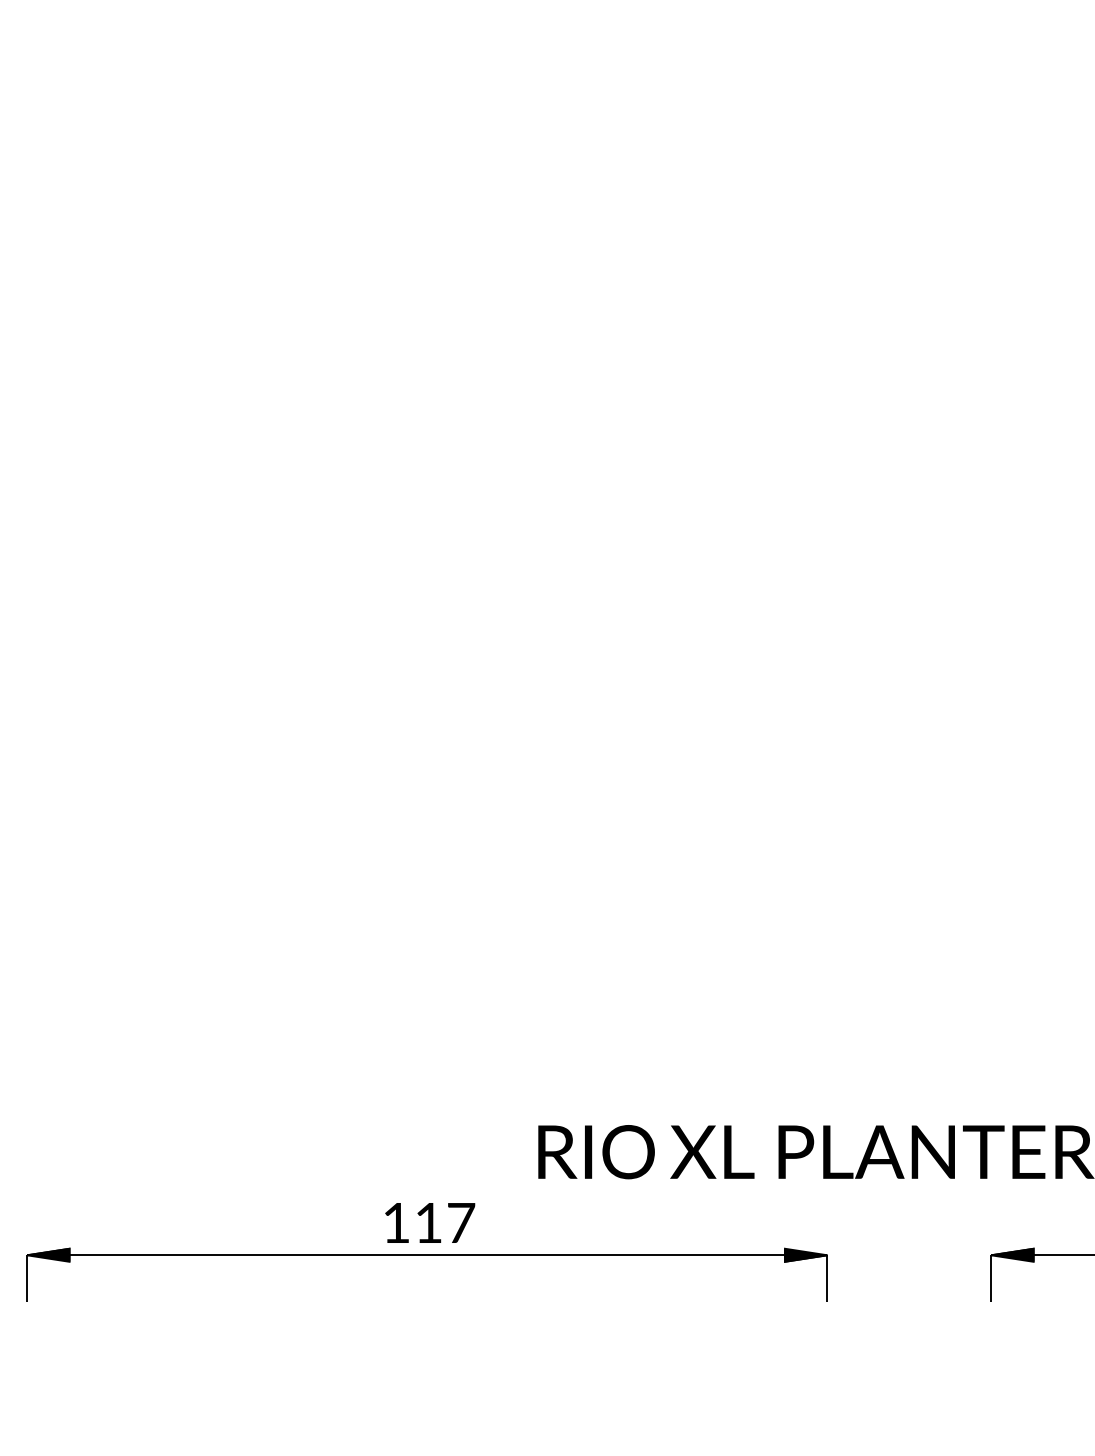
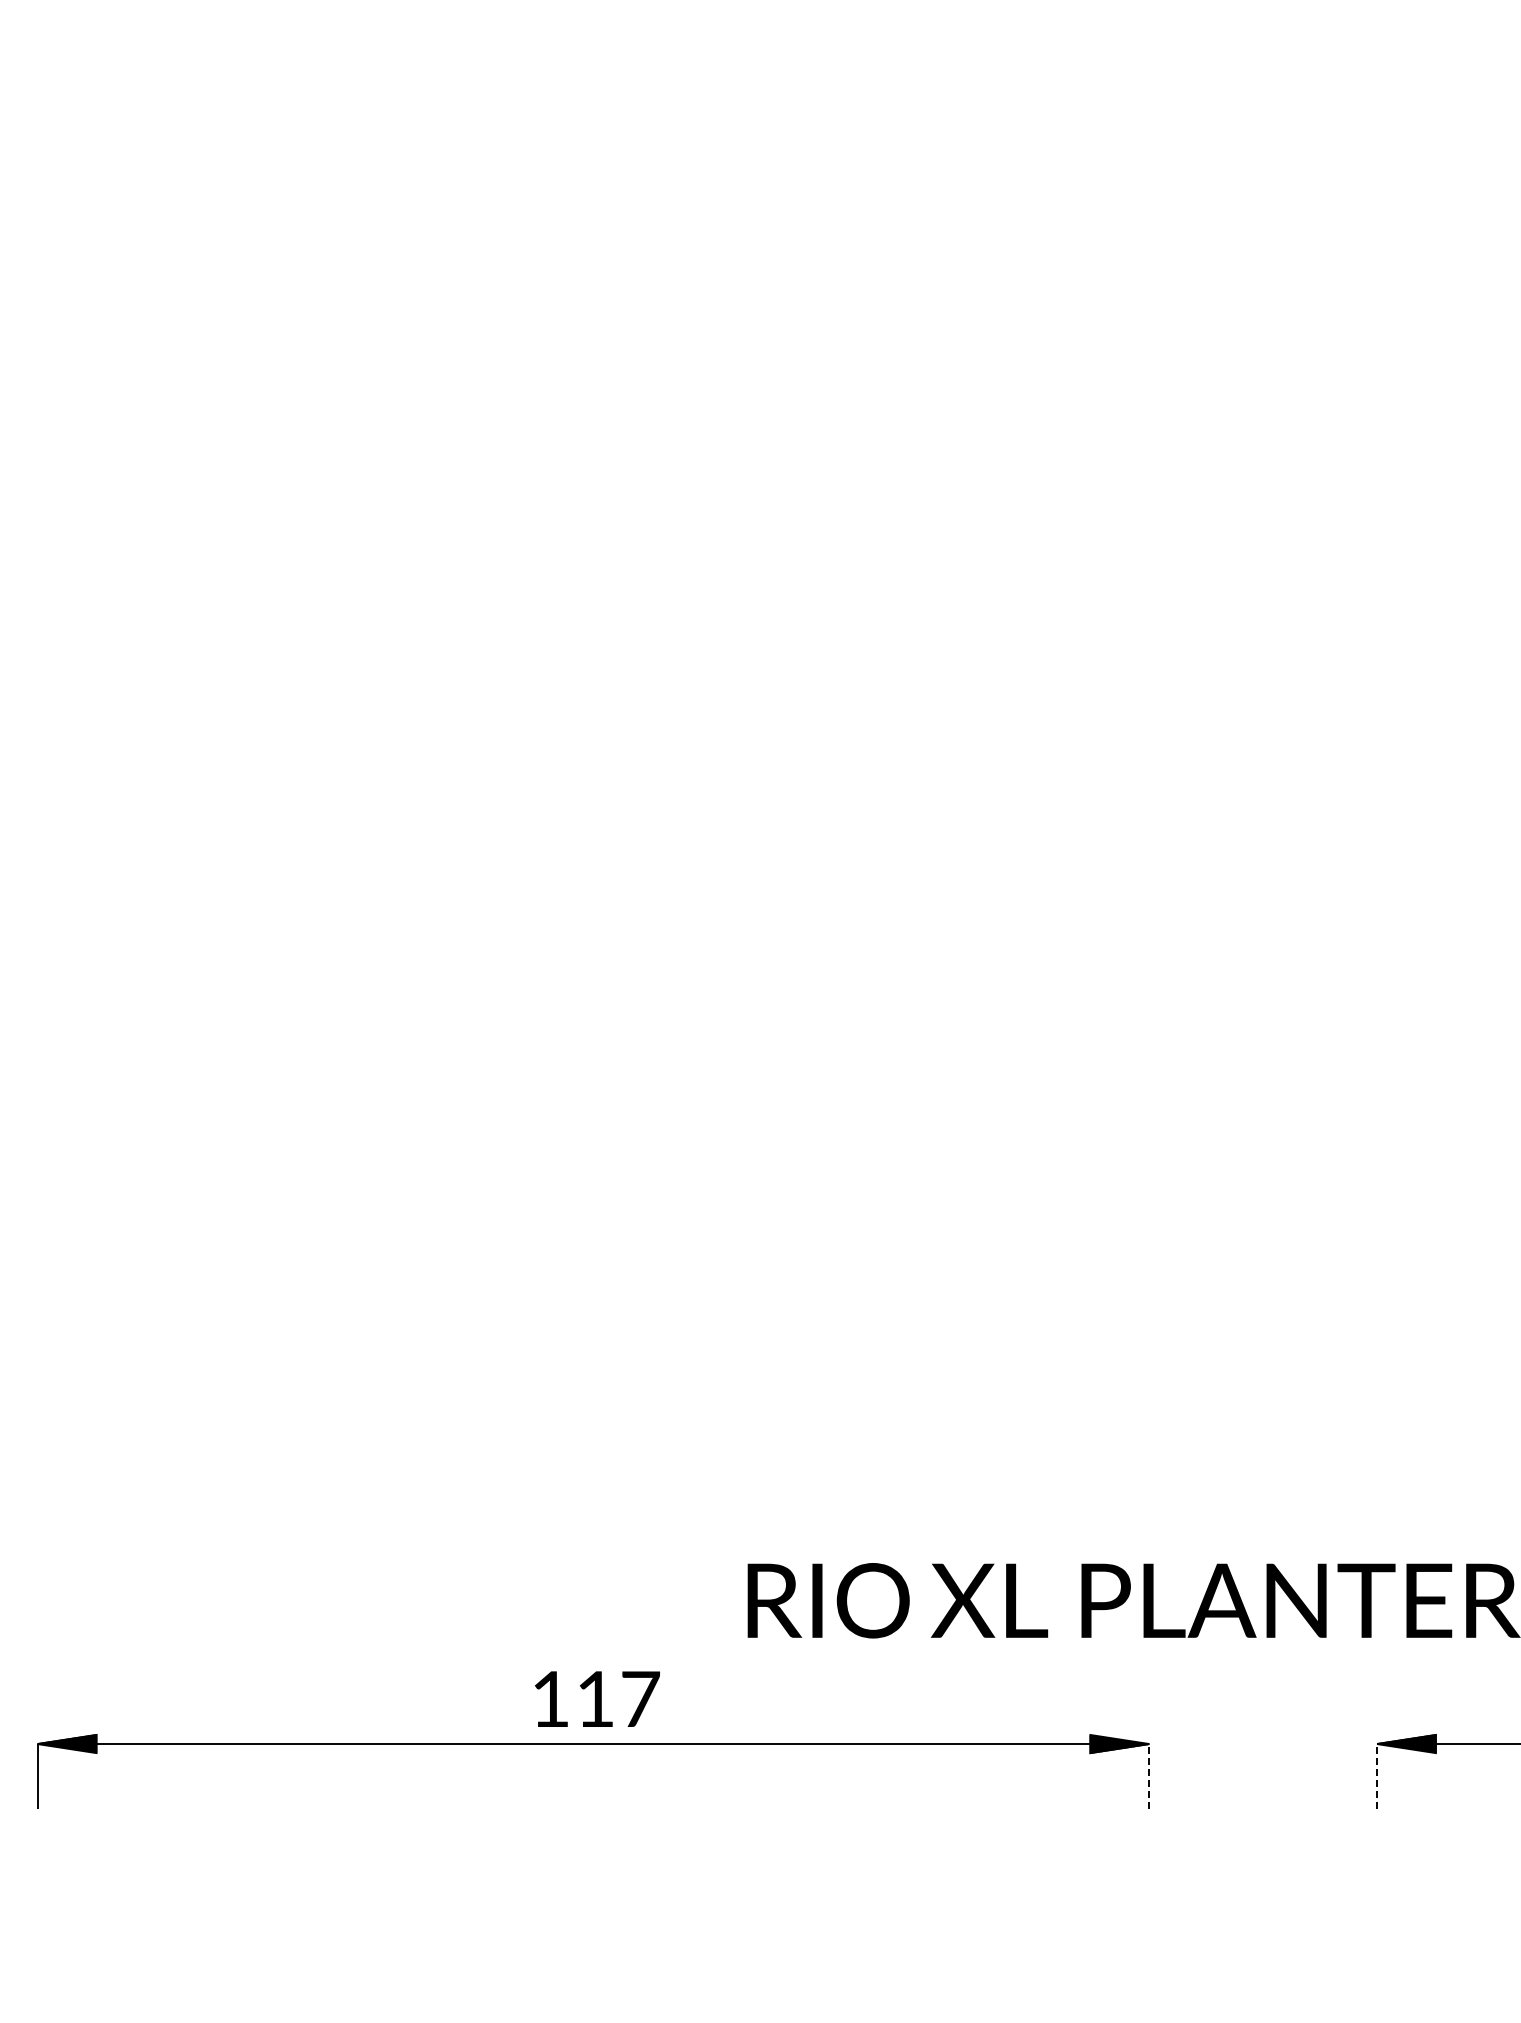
line: (827, 1278) -> (1149, 1776), solid -> dashed
line: (991, 1278) -> (1377, 1776), solid -> dashed

